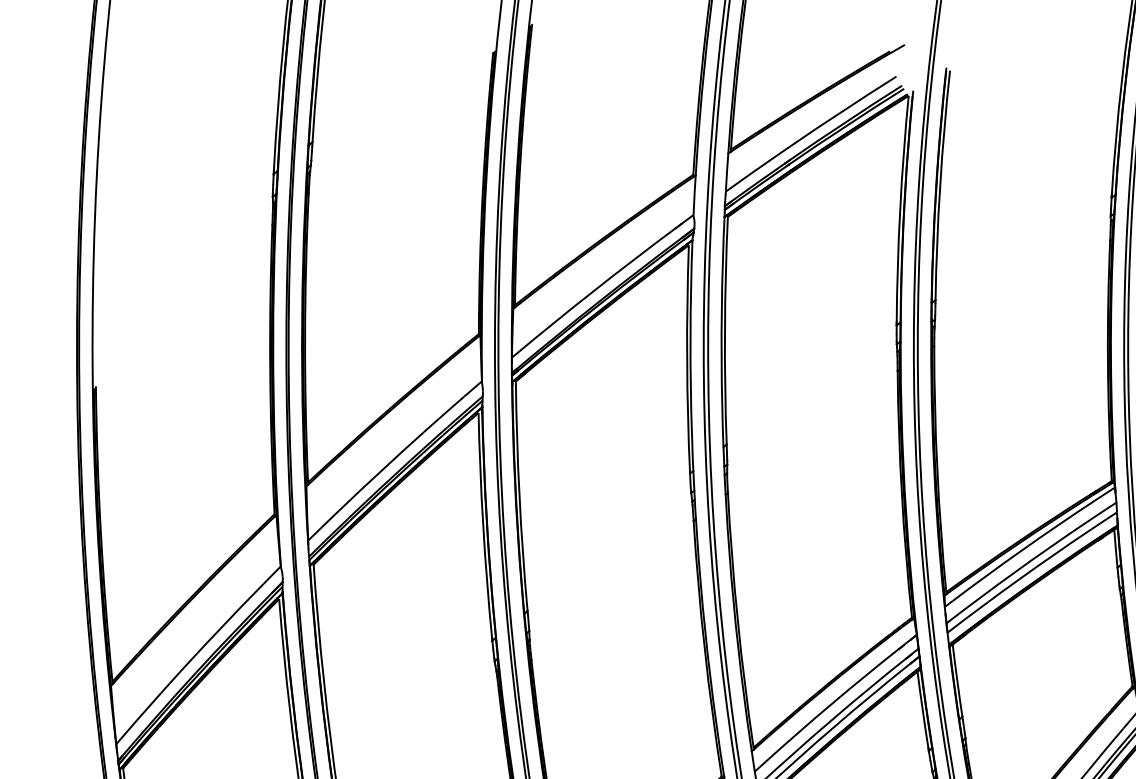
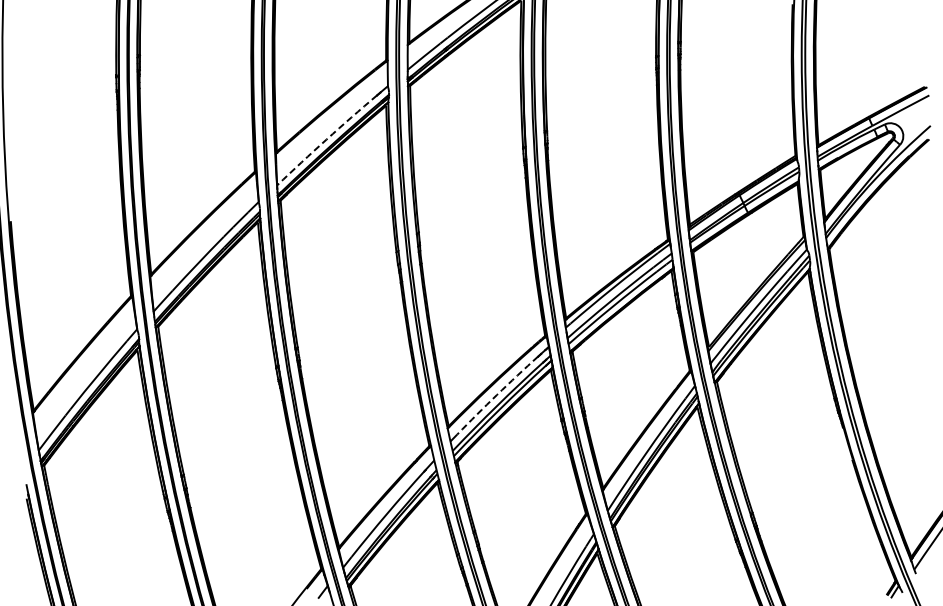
arc: (593, 291) -> (326, 139), solid -> dashed
arc: (832, 703) -> (497, 394), solid -> dashed

